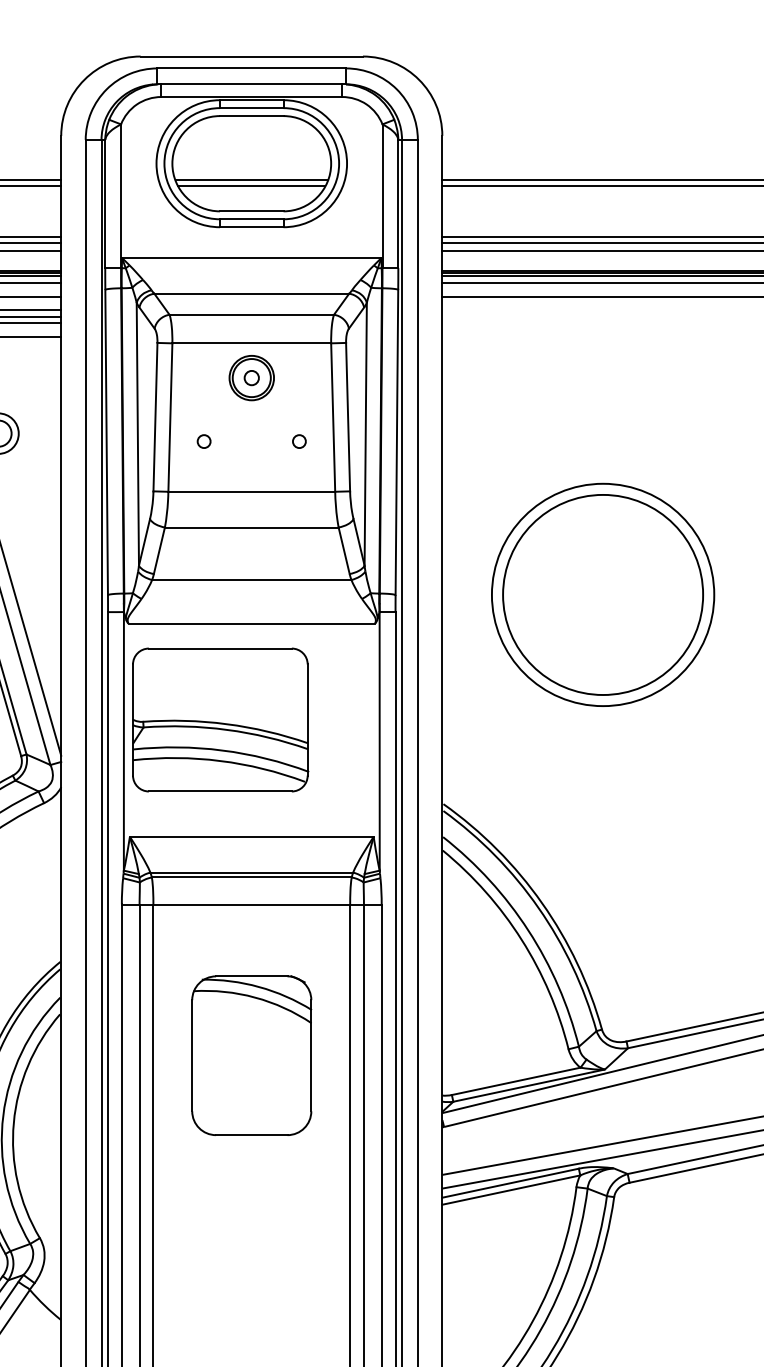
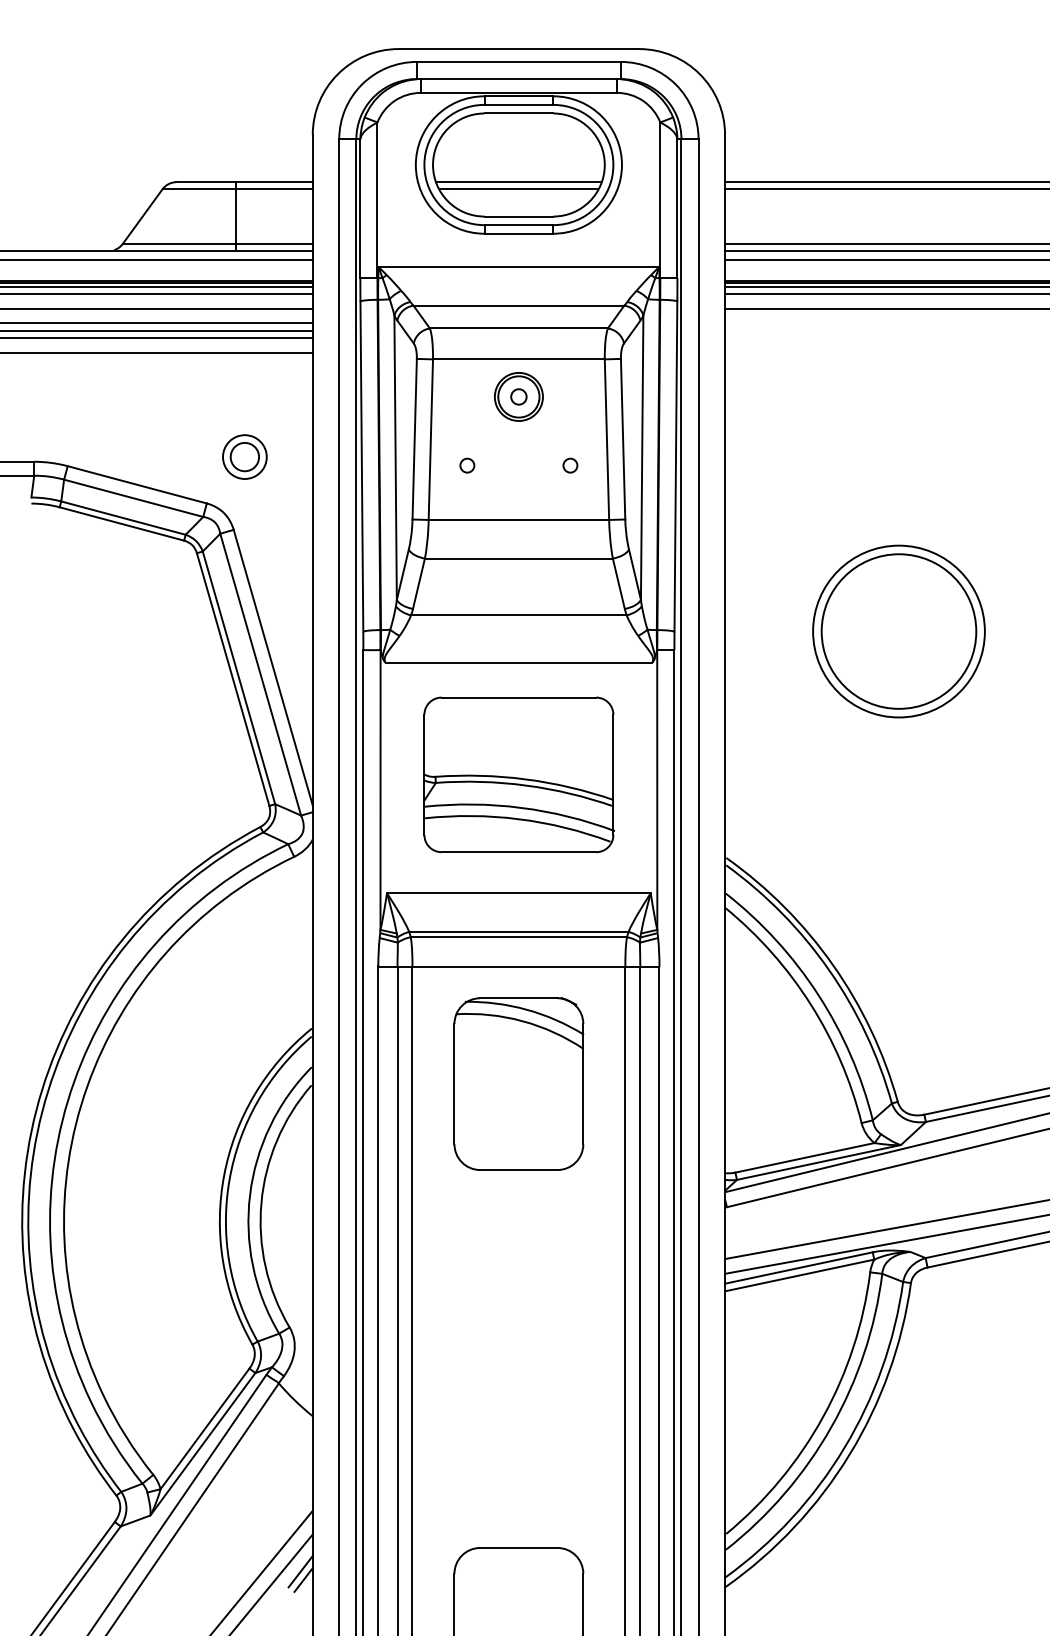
part: (602, 594) -> (898, 631), size x0.71
part: (220, 719) -> (519, 774), moved
part: (251, 1055) -> (518, 1083), moved

